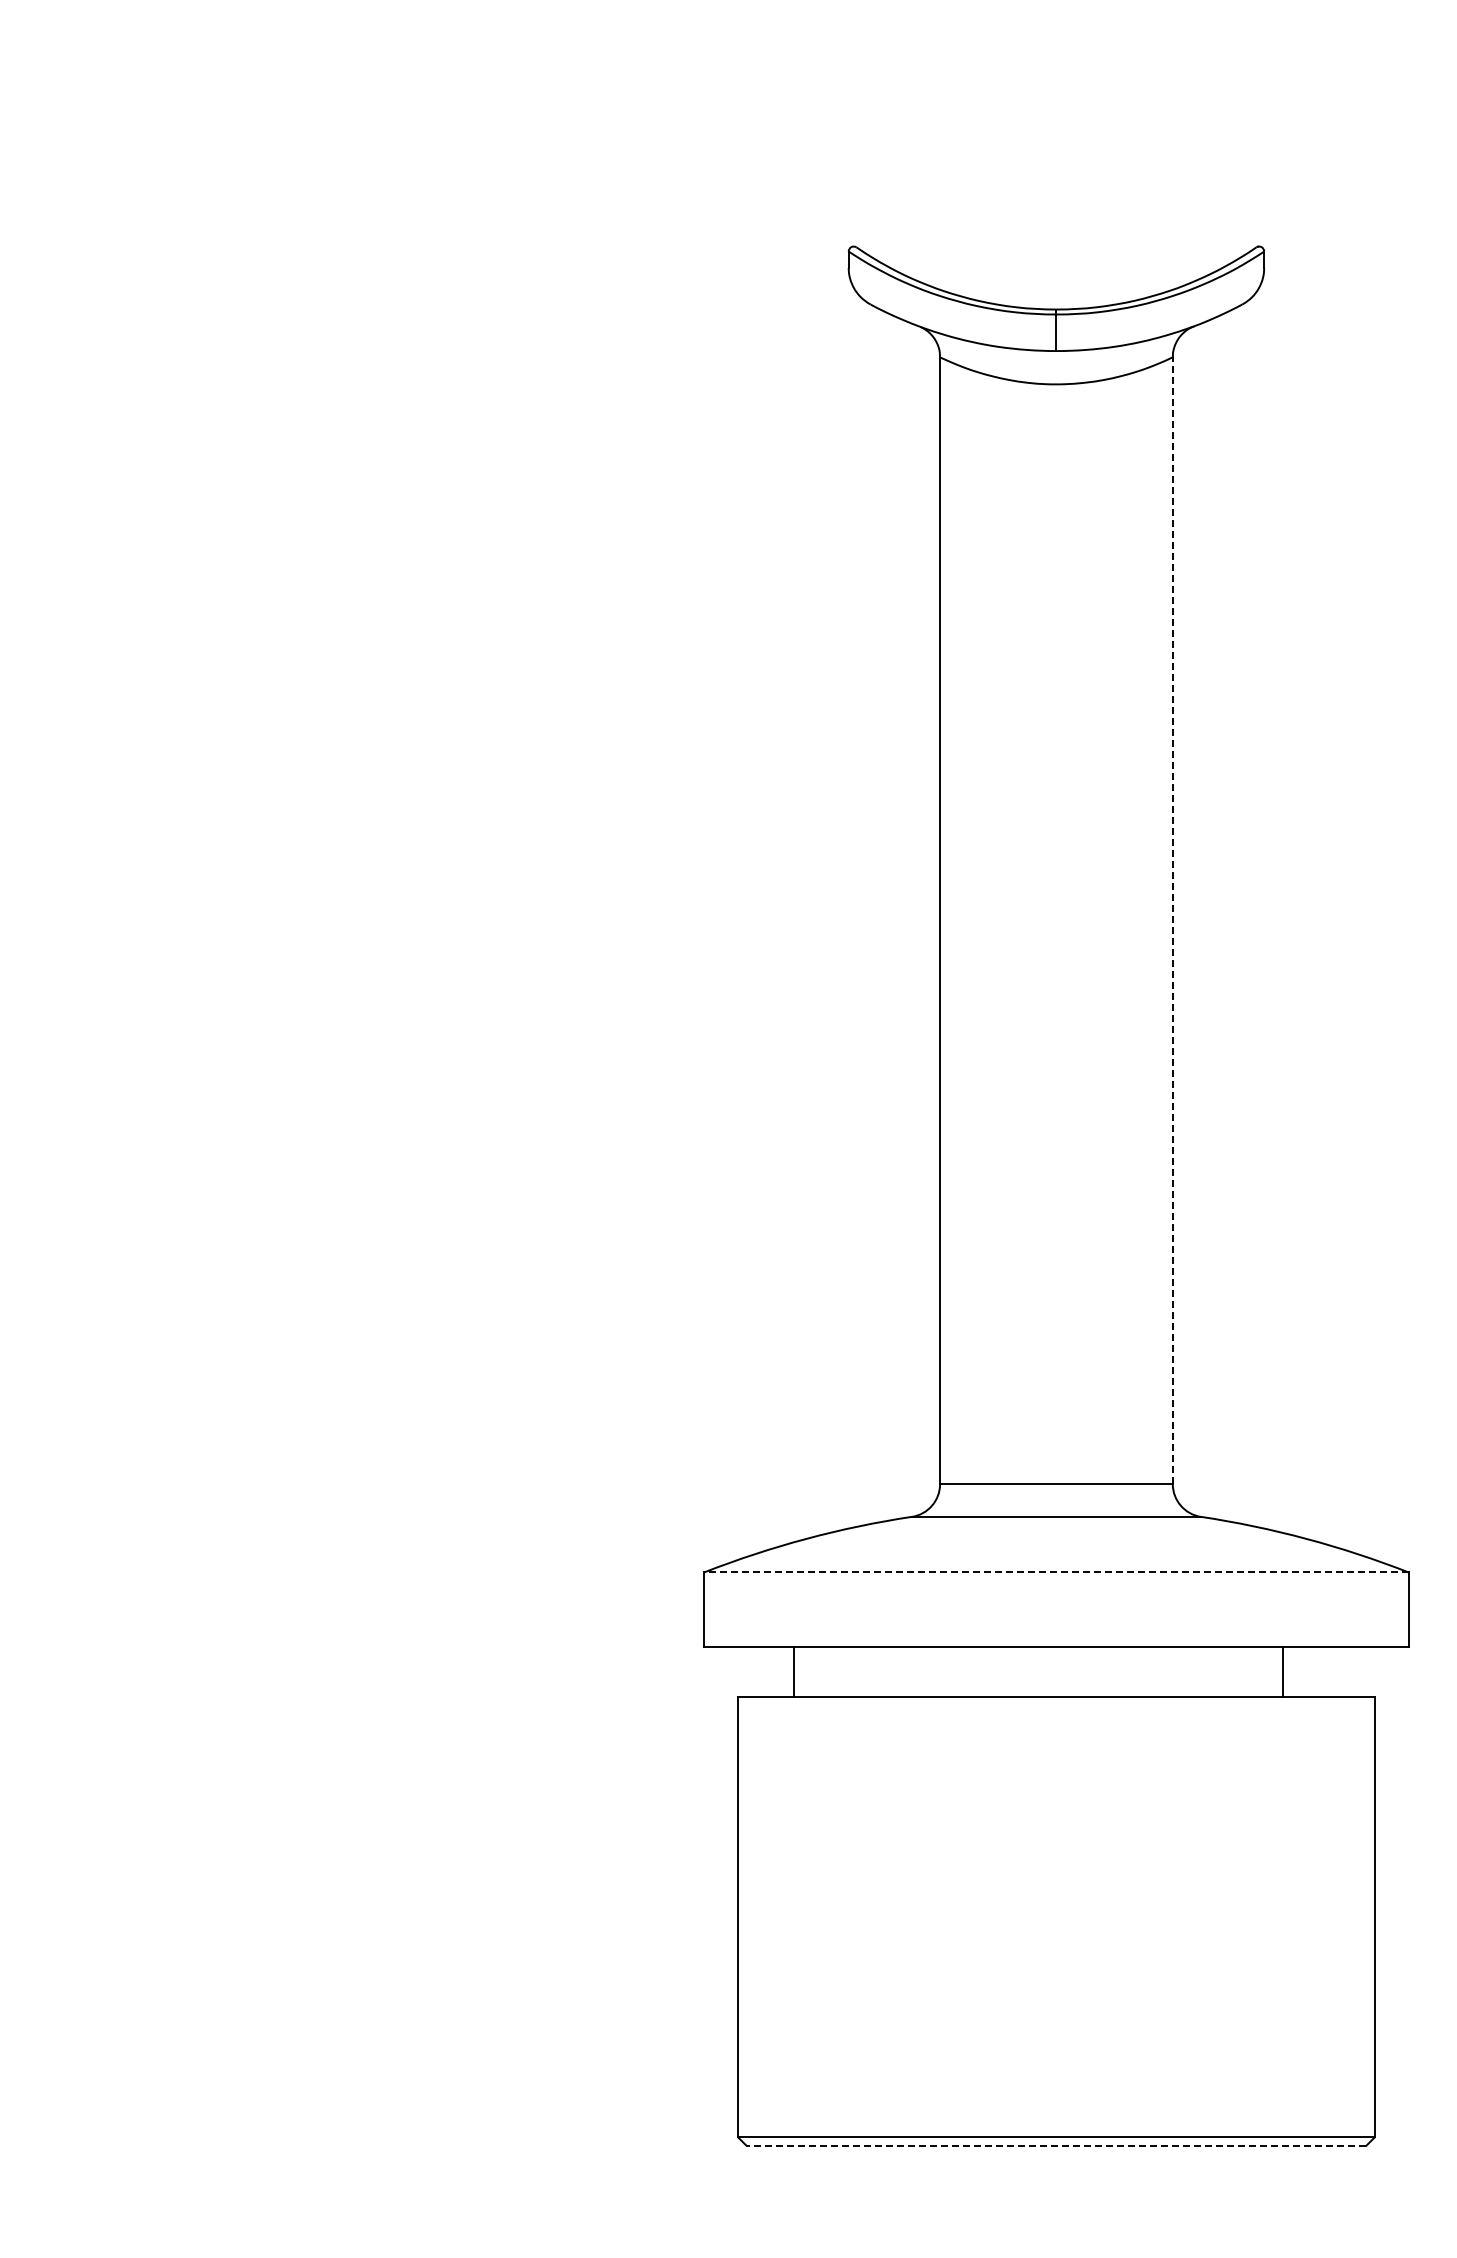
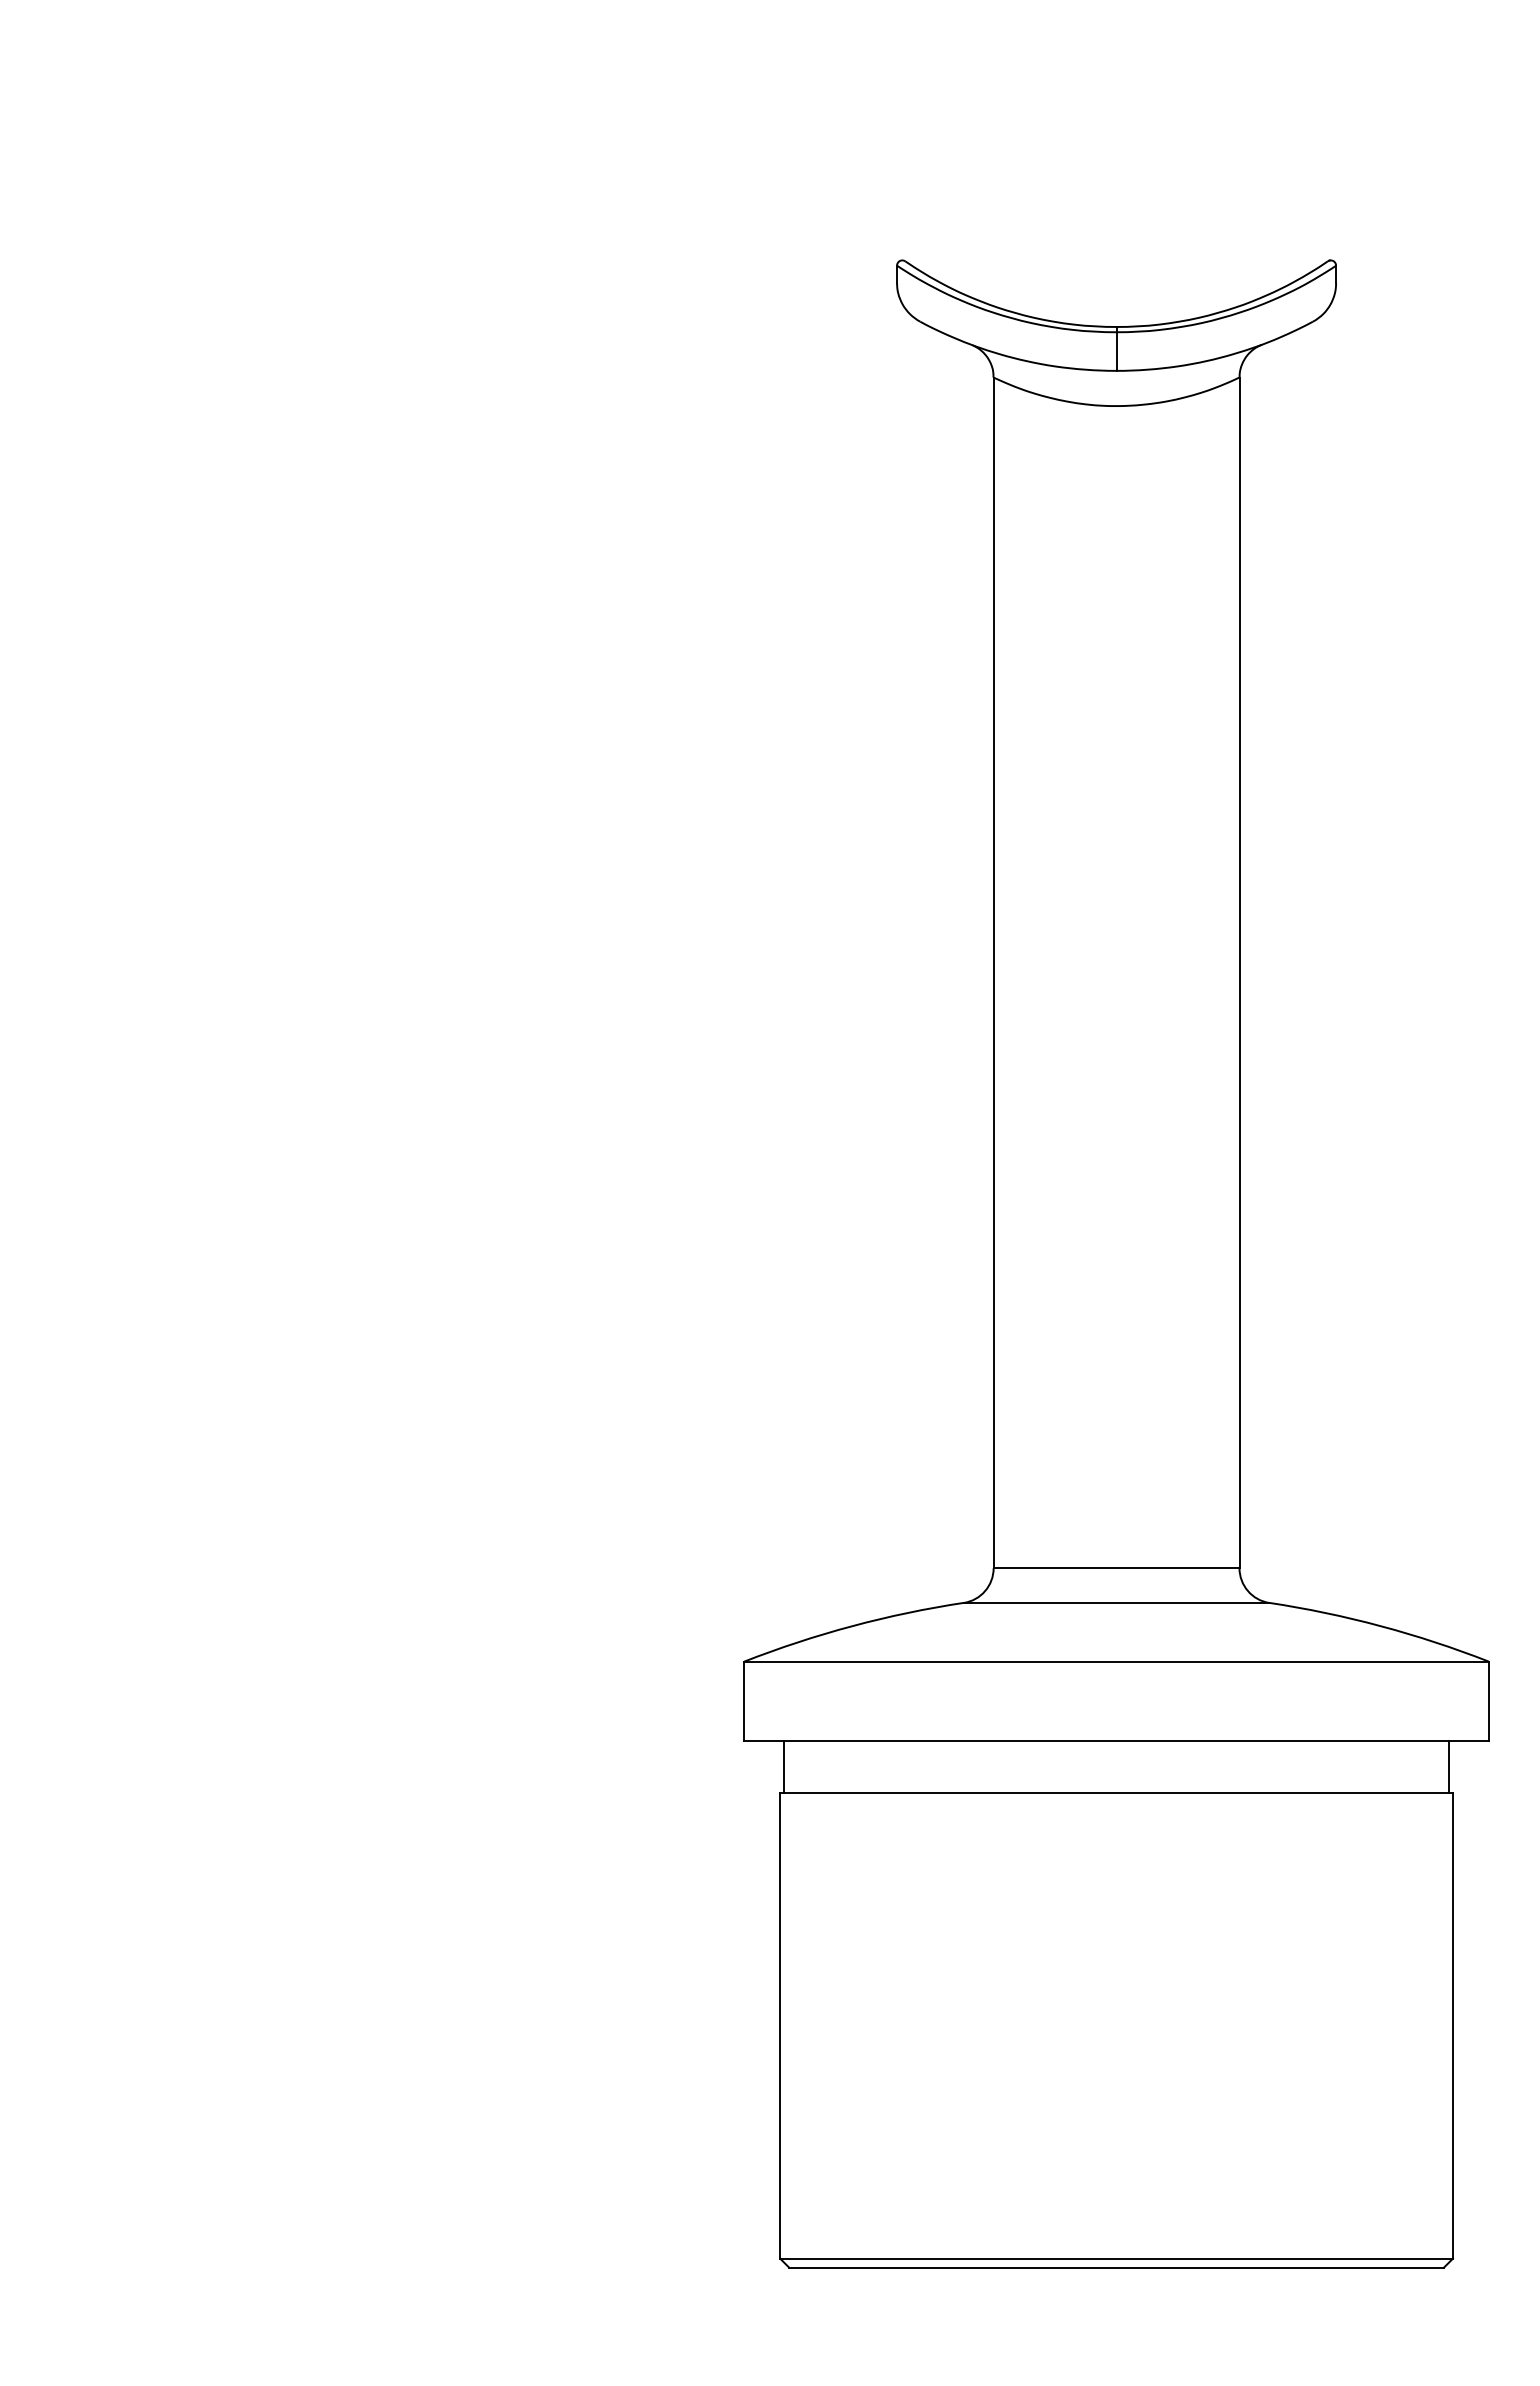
line: (1172, 920) -> (1239, 972), dashed -> solid
line: (1055, 1572) -> (1115, 1661), dashed -> solid
line: (793, 1672) -> (783, 1767), moved
line: (1283, 1672) -> (1449, 1767), moved
line: (1056, 2145) -> (1116, 2267), dashed -> solid

